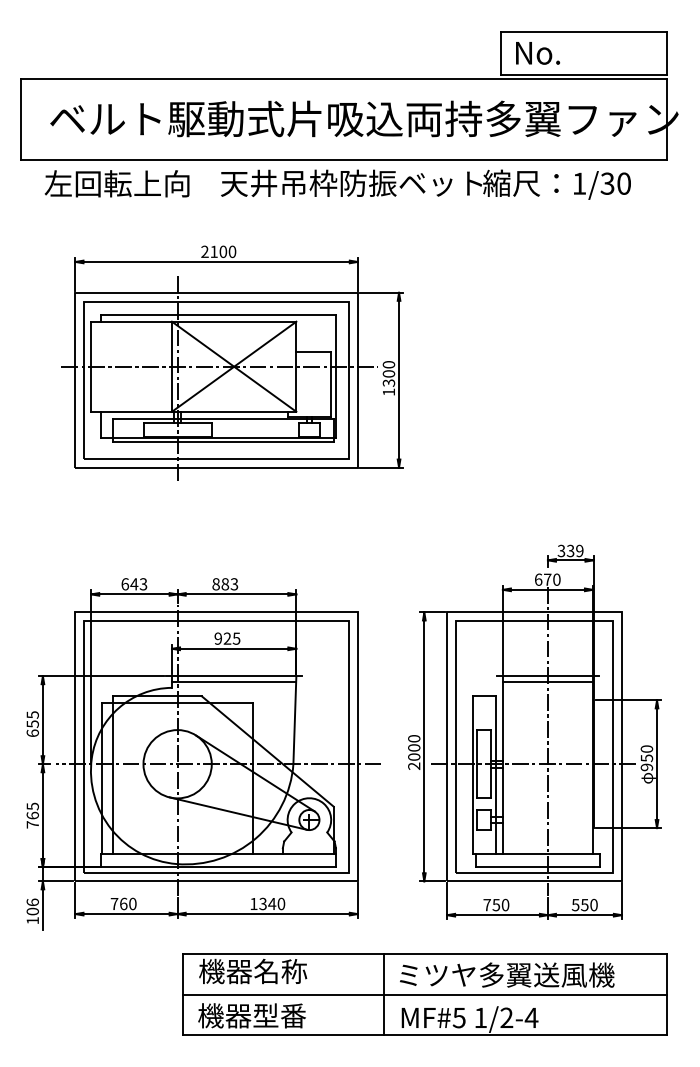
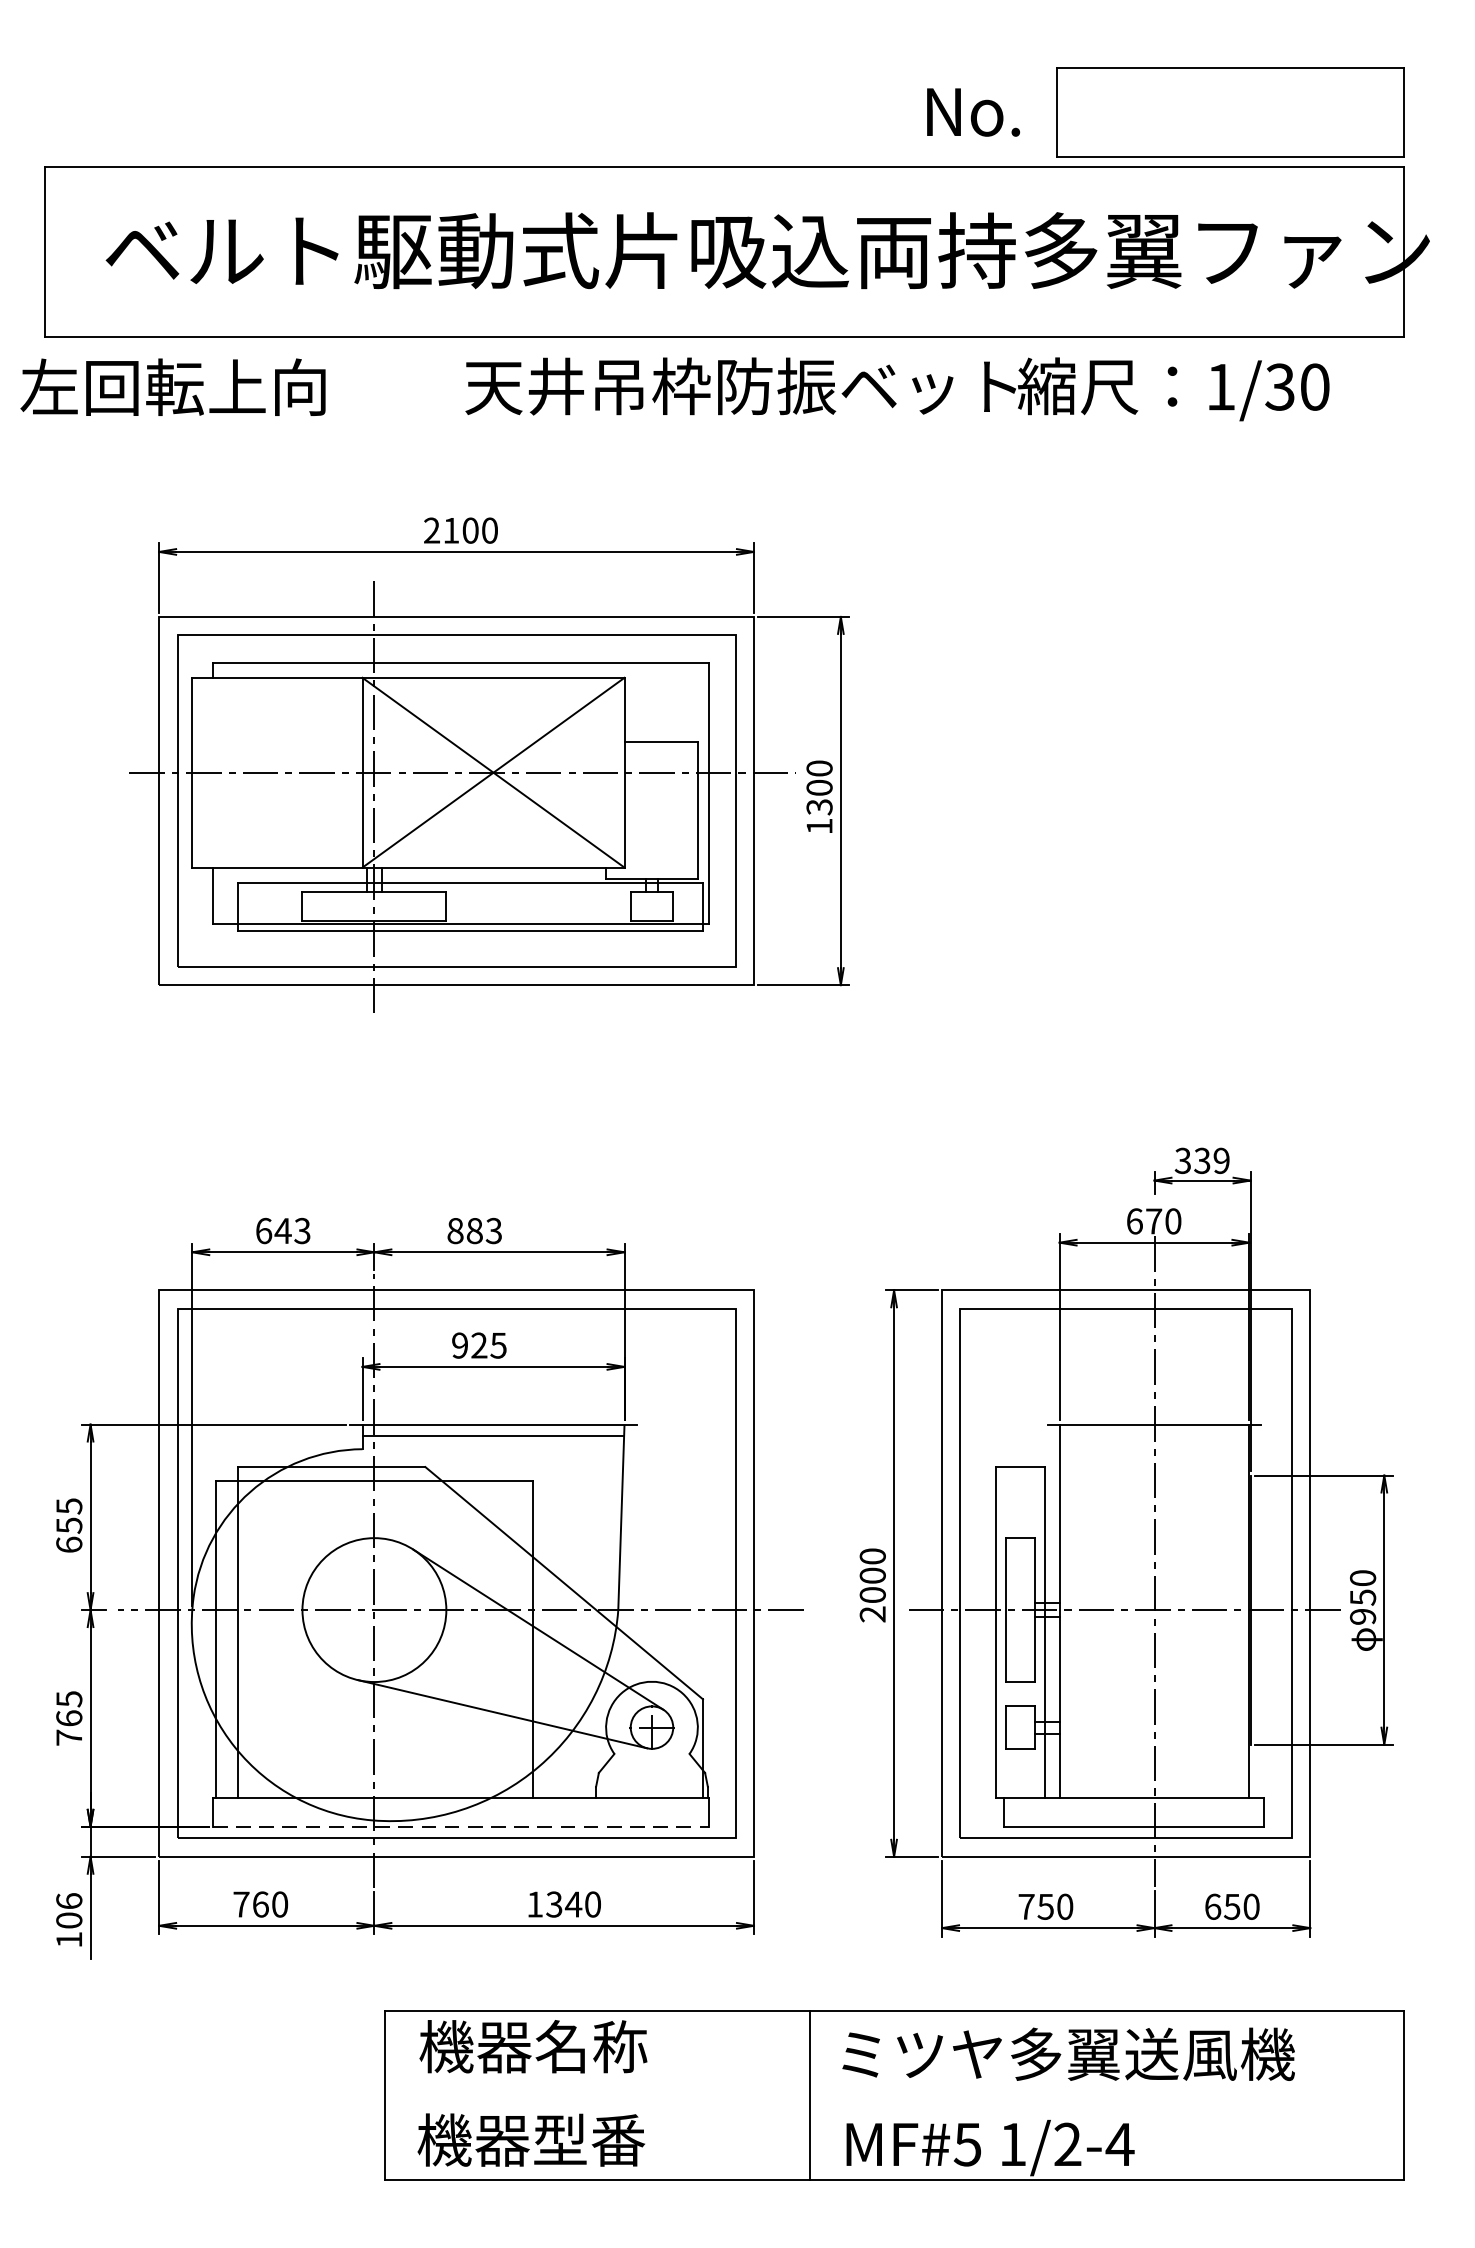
text: (538, 53) -> (974, 112), moved
text: (116, 183) -> (171, 386), moved
line: (547, 681) -> (1153, 1435), removed
line: (218, 867) -> (460, 1827), solid -> dashed
text: (575, 904) -> (1212, 1905), 550 -> 650
line: (424, 994) -> (894, 2095), removed

